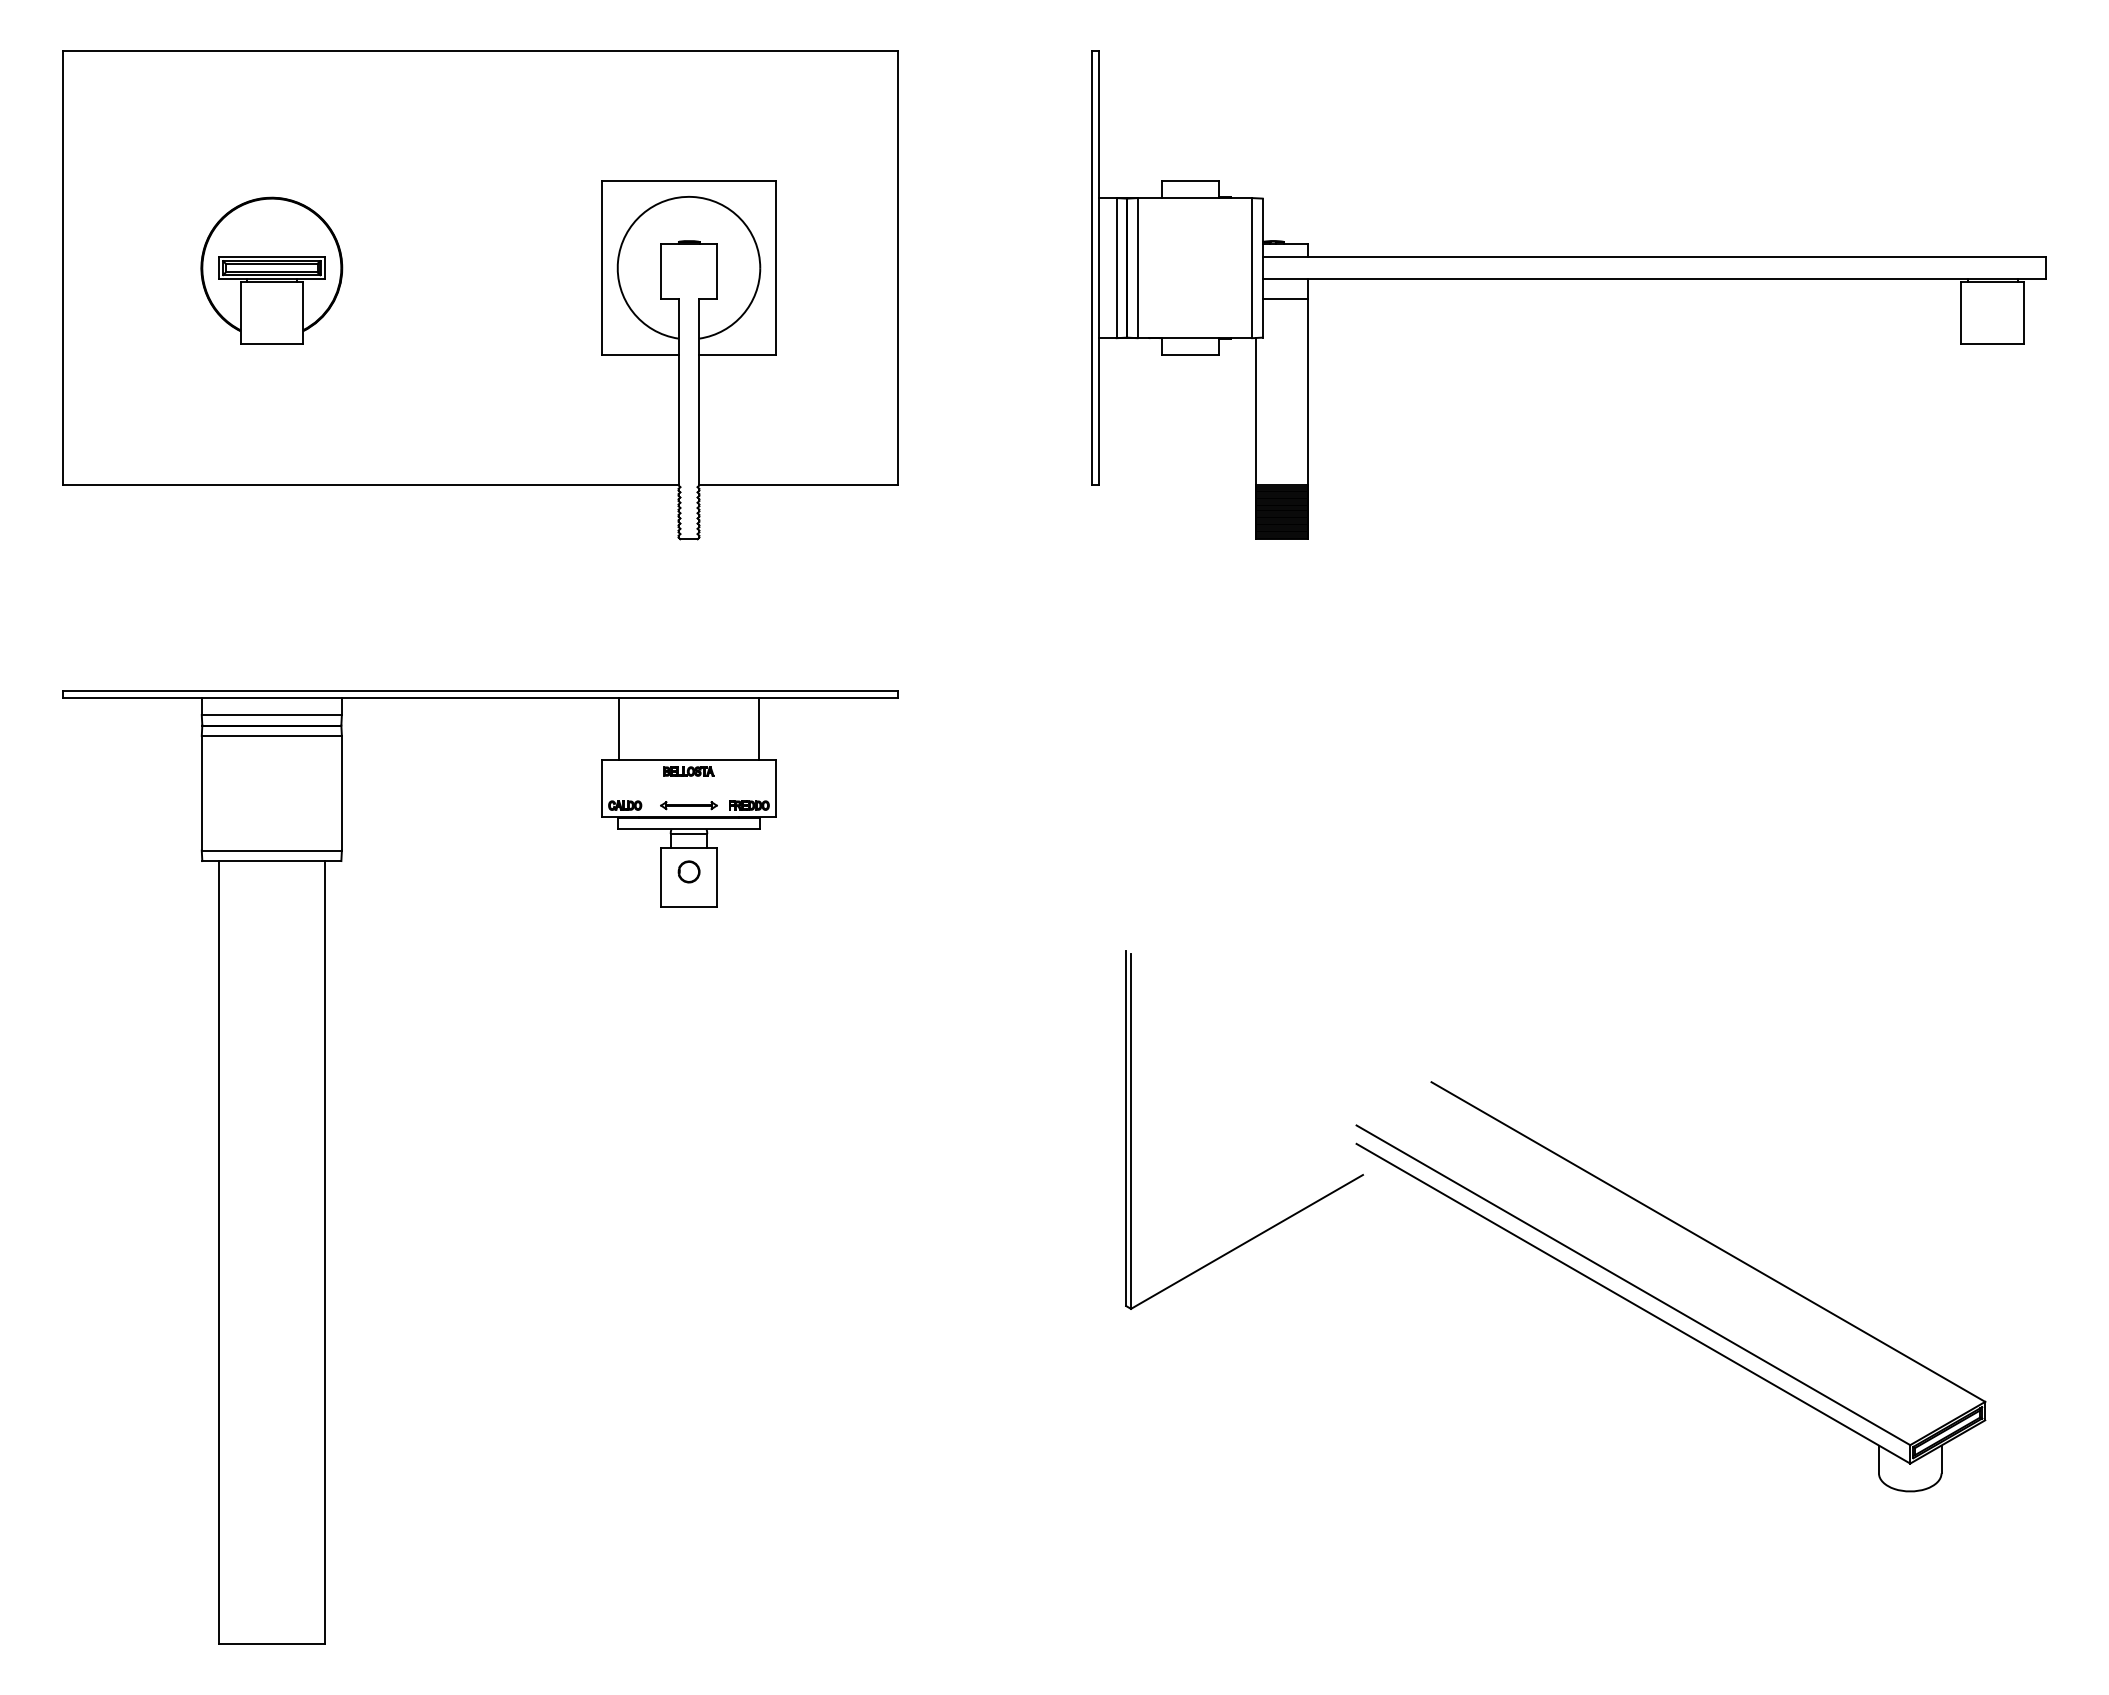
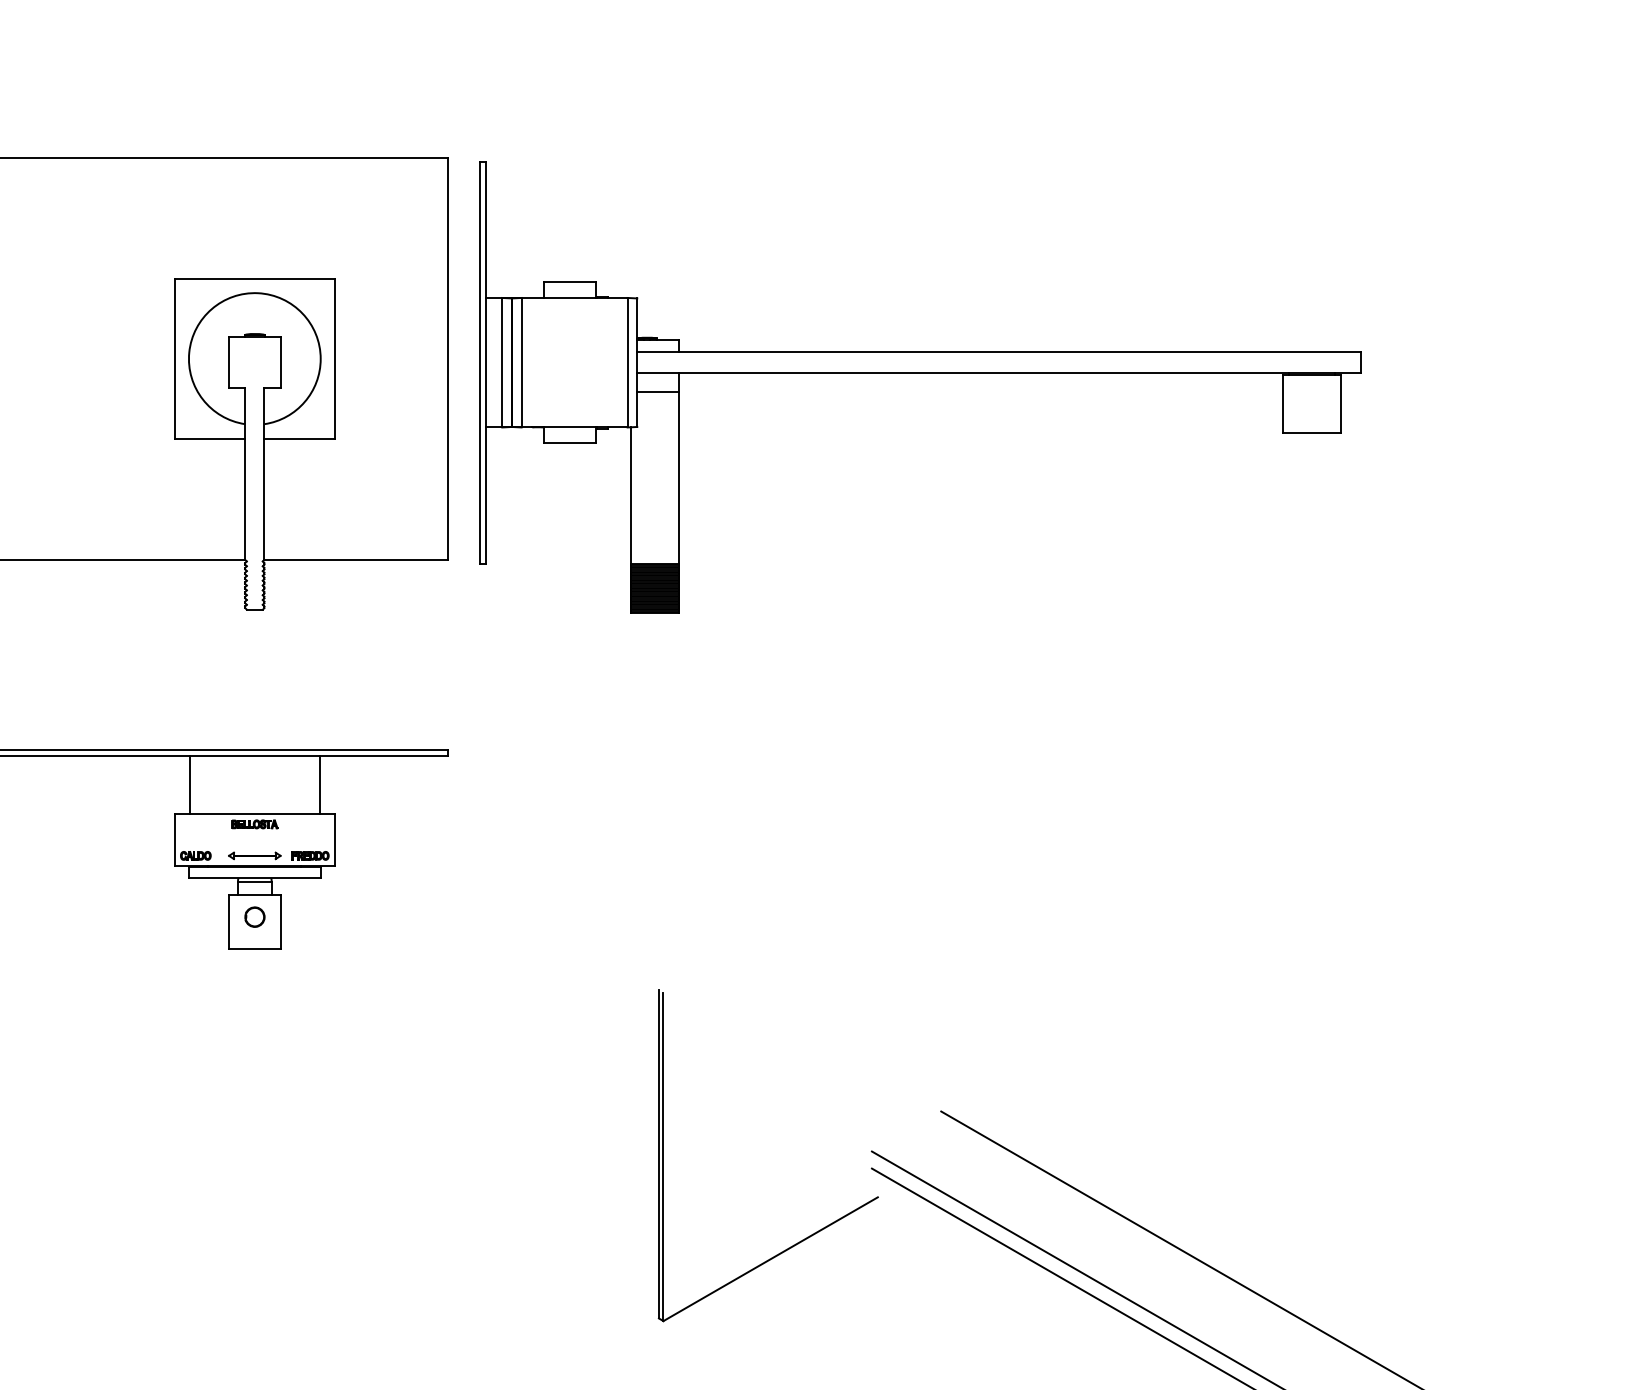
part: (1568, 279) -> (919, 373), moved

